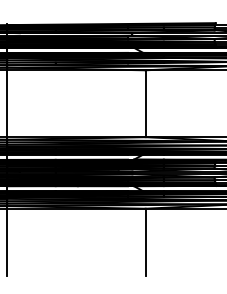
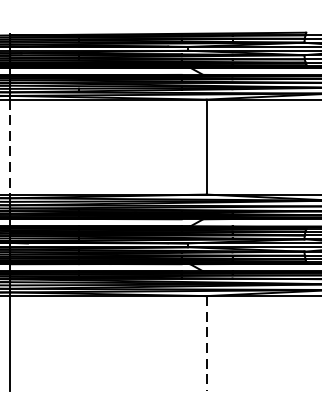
line: (7, 104) -> (10, 148), solid -> dashed
line: (145, 242) -> (206, 344), solid -> dashed

